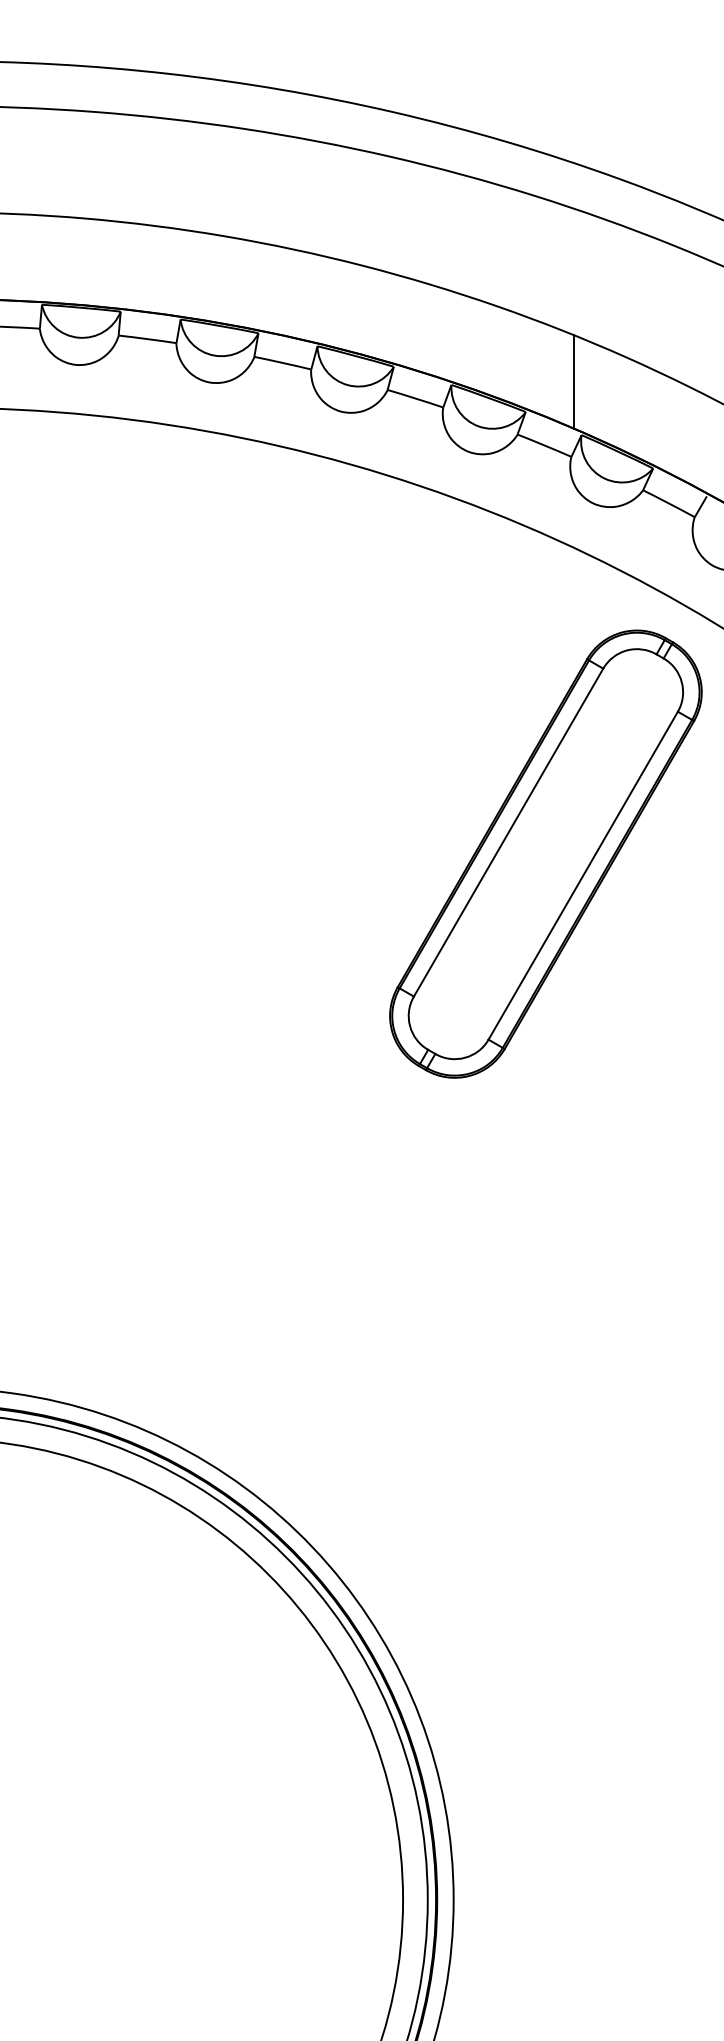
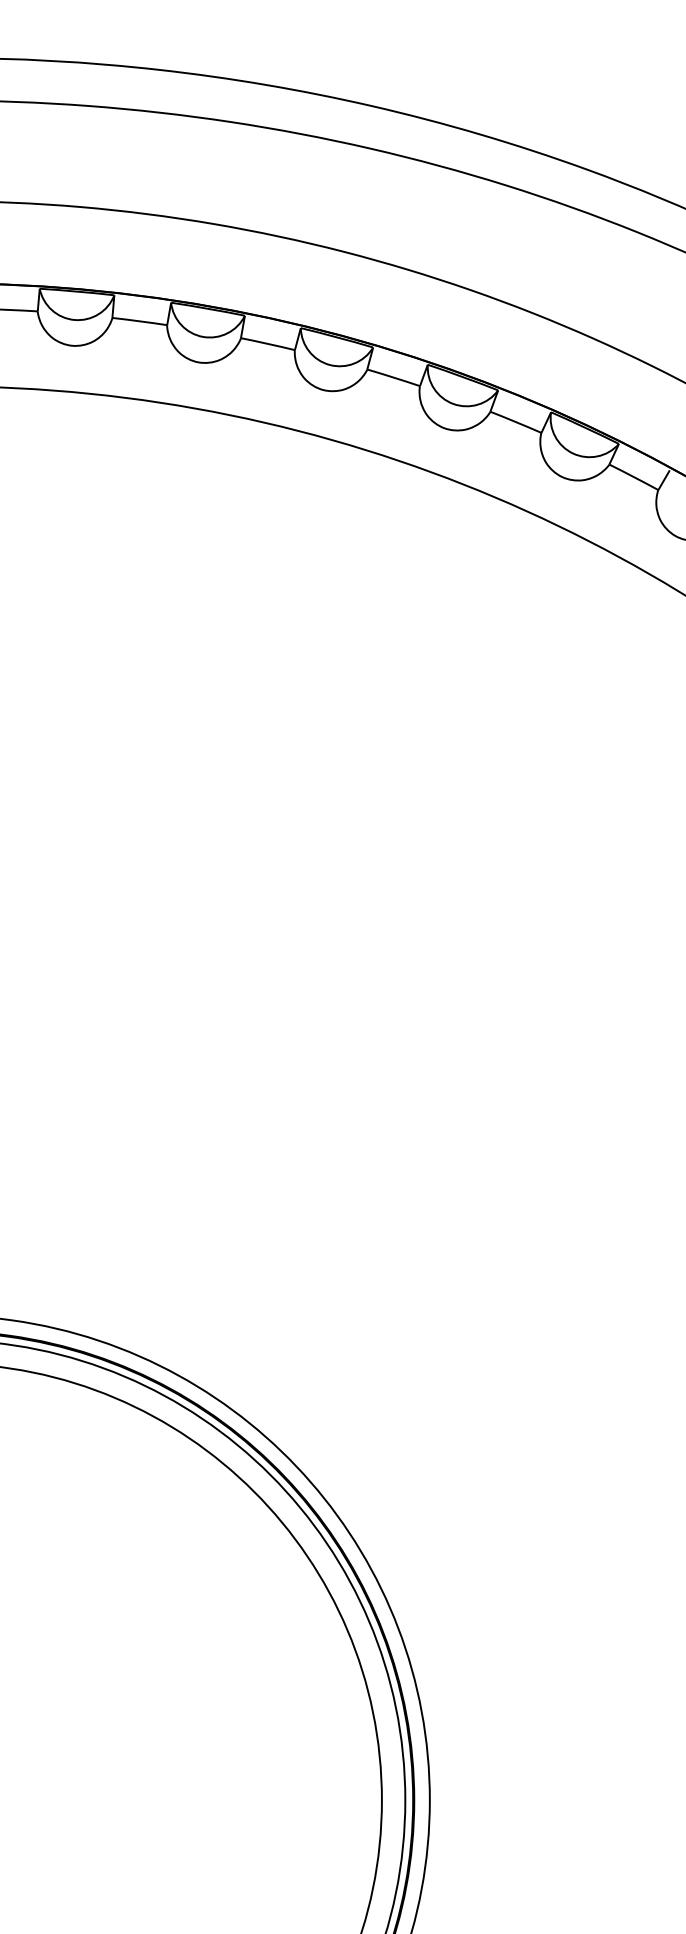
line: (573, 381) -> (543, 361), removed
part: (545, 853) -> (516, 808), removed

